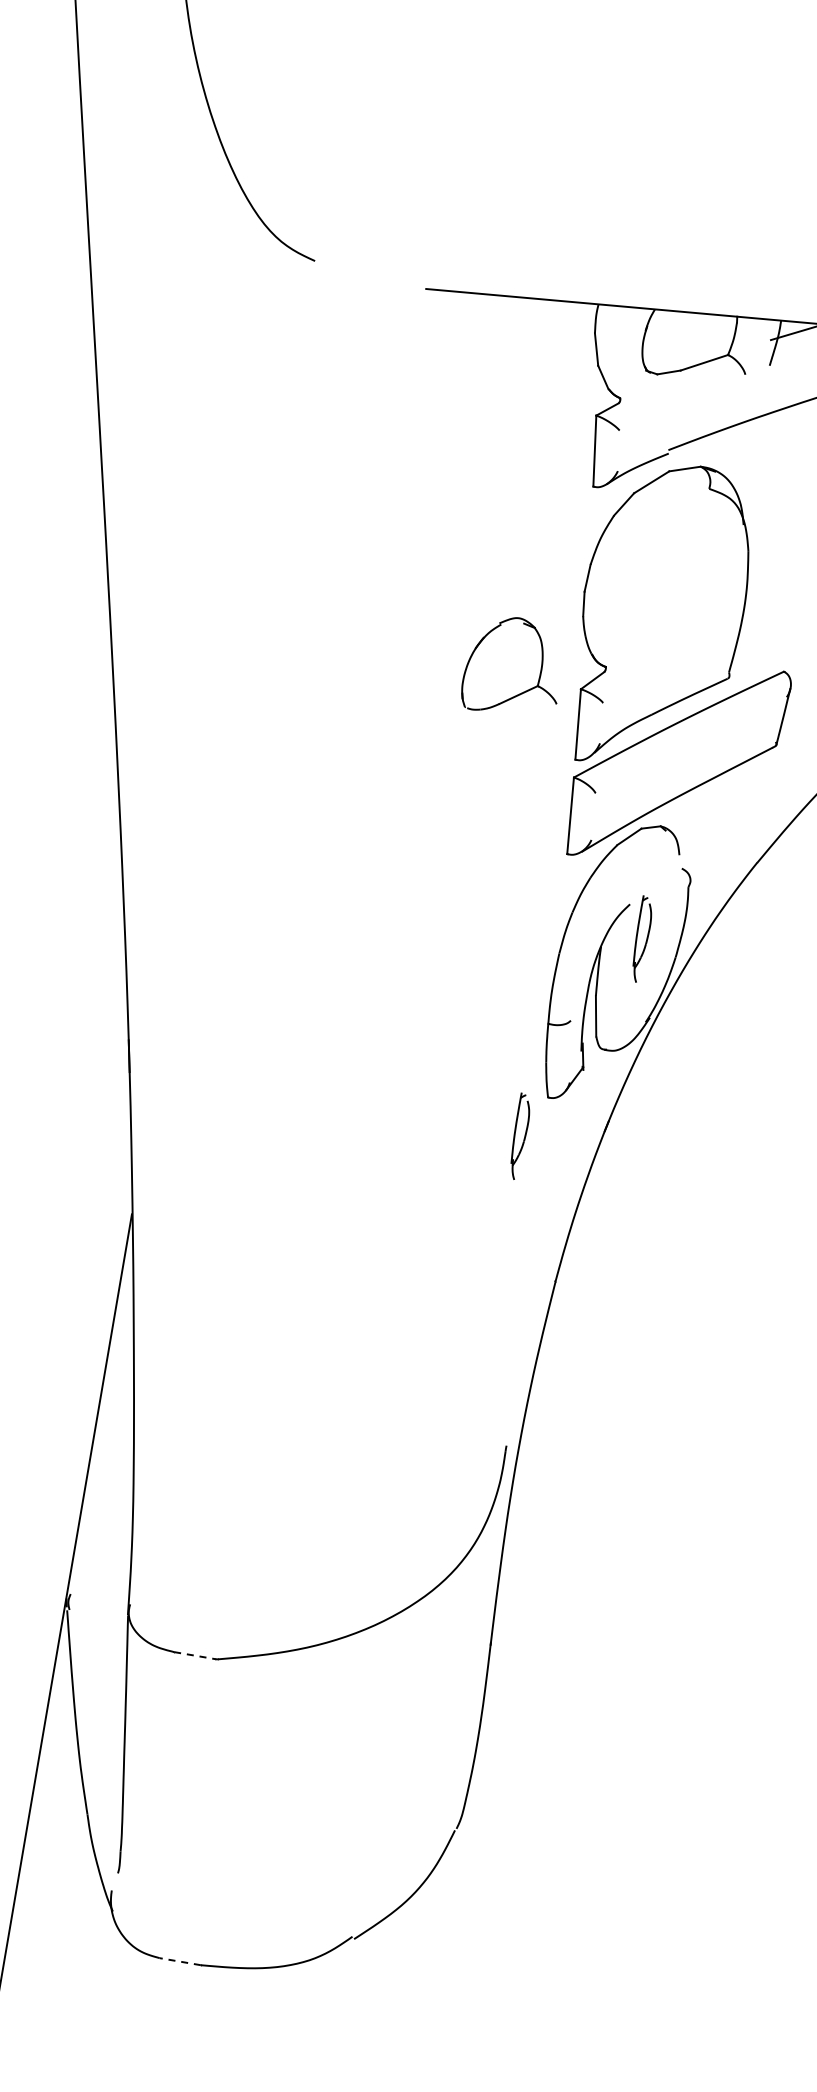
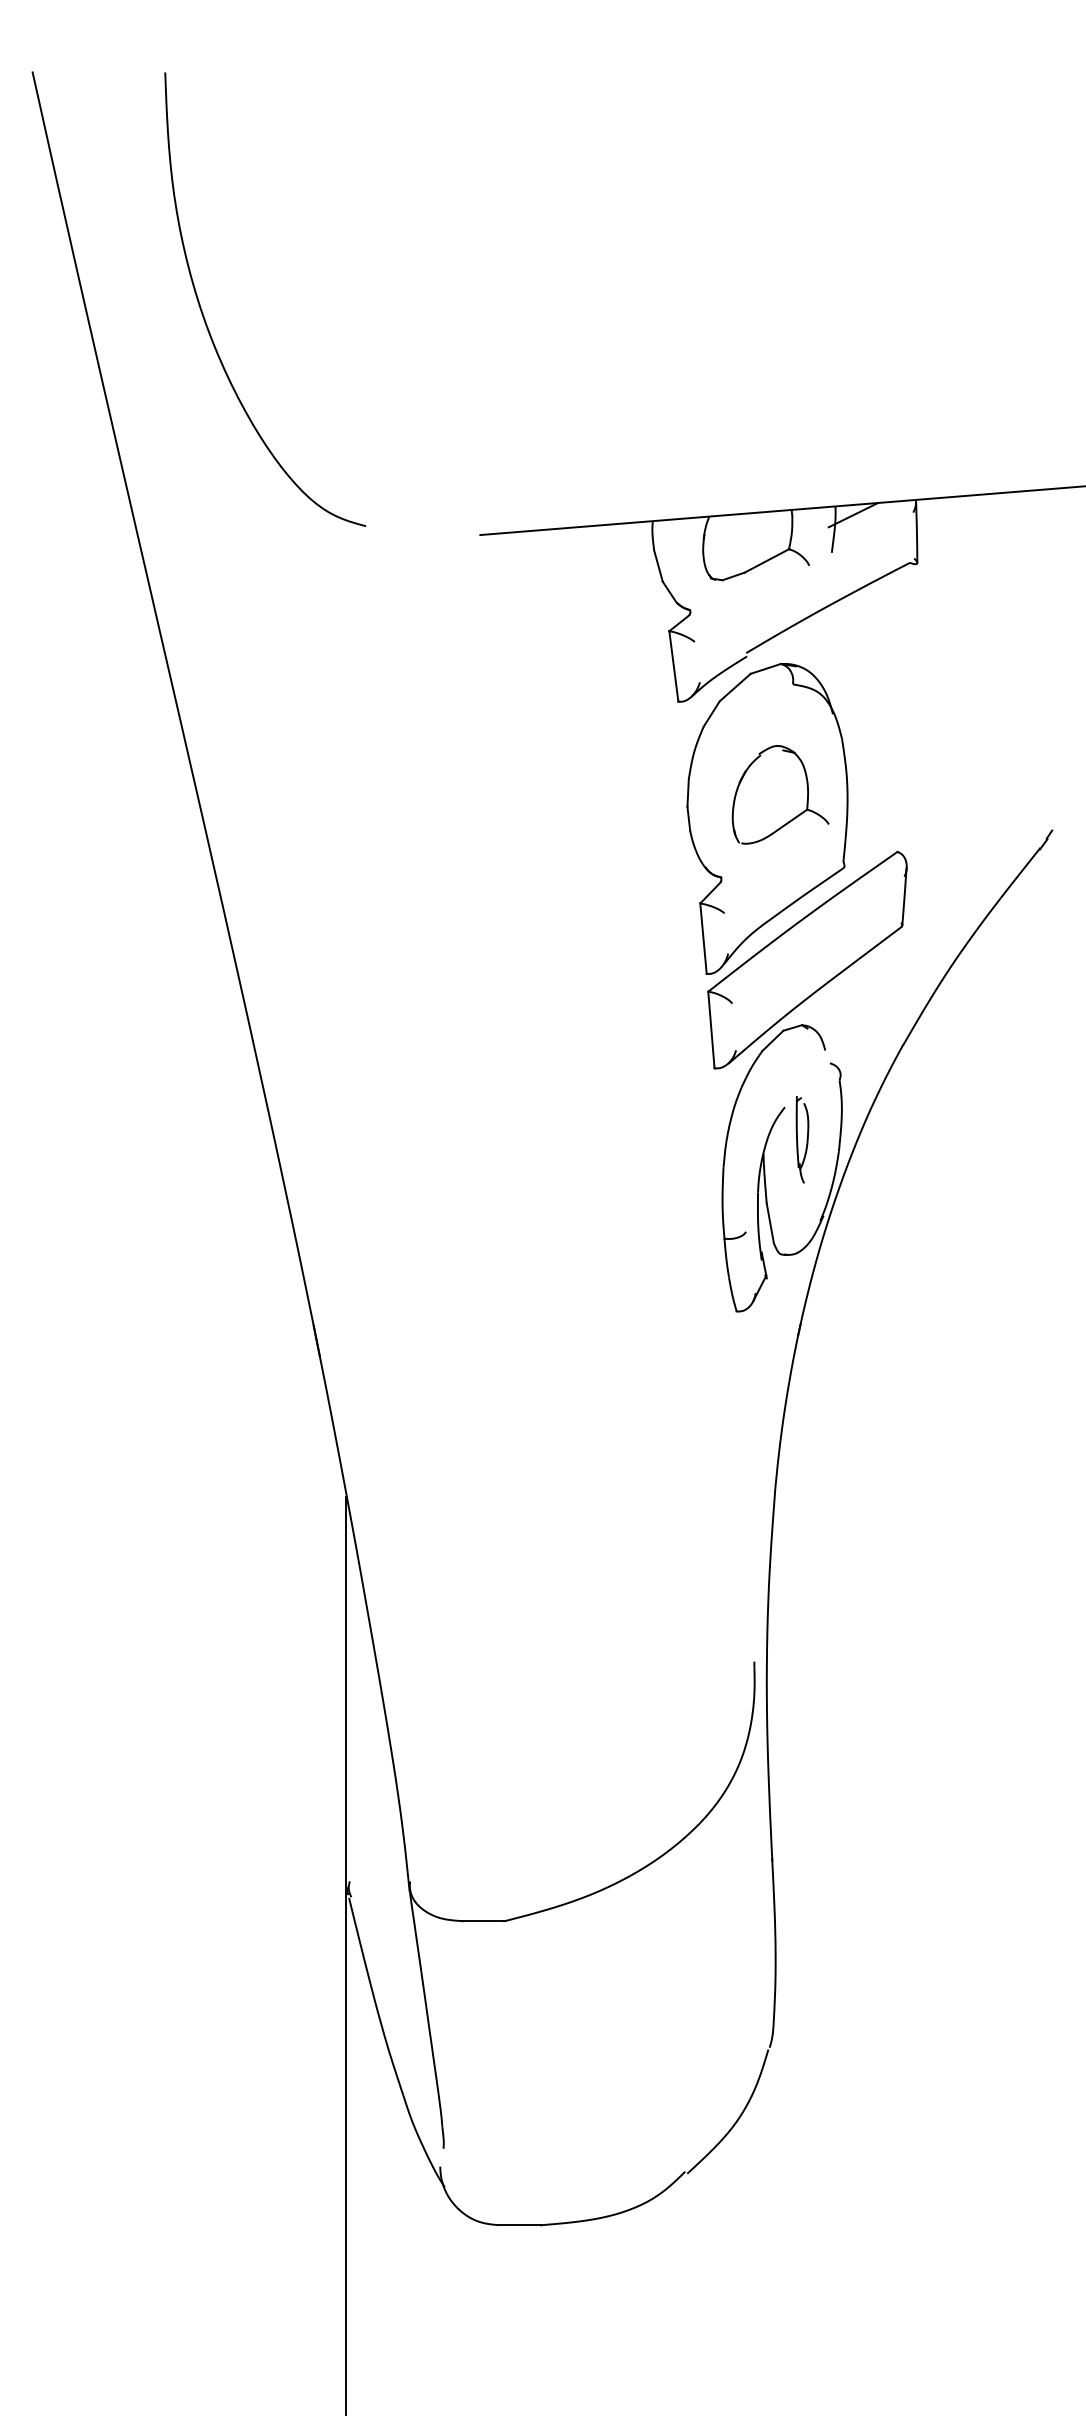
part: (526, 690) -> (796, 815), moved
part: (519, 1136) -> (715, 1354), removed
line: (195, 1656) -> (483, 1921), dashed -> solid
line: (180, 1961) -> (519, 2225), dashed -> solid

